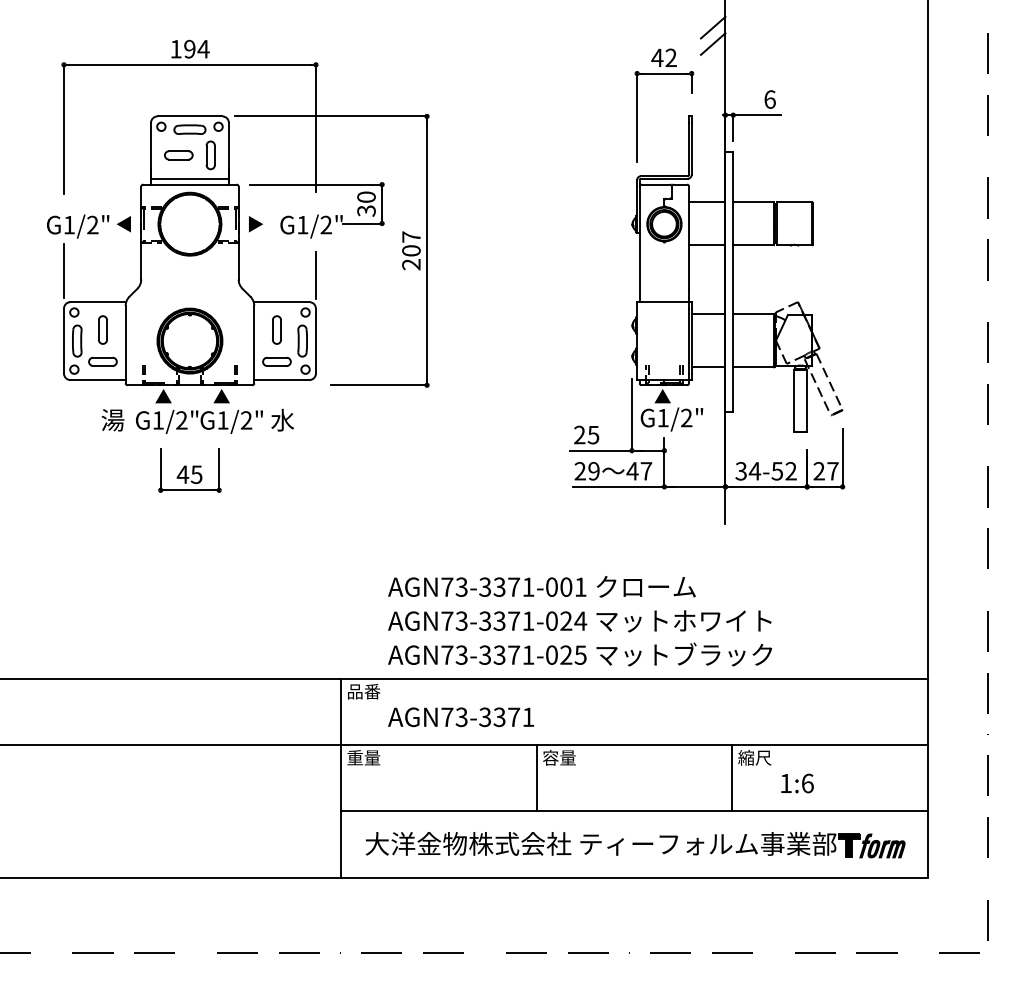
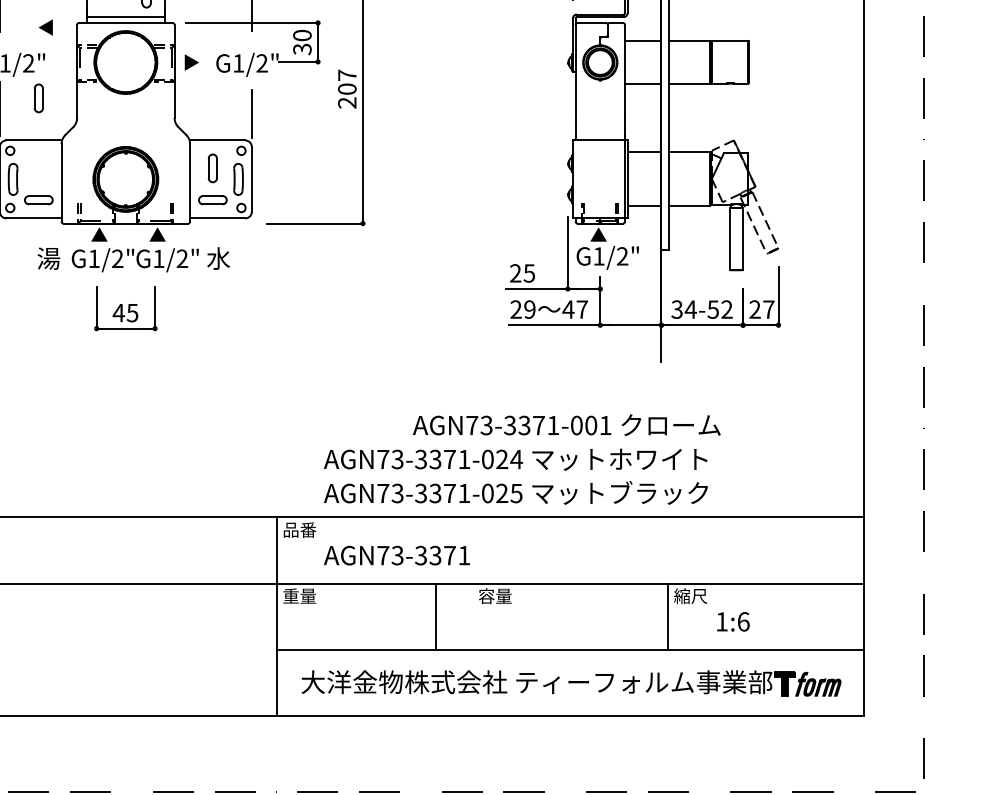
text: (123, 224) -> (45, 27), moved
part: (102, 329) -> (38, 97), moved
text: (541, 586) -> (566, 424), moved
line: (536, 778) -> (435, 616), moved

